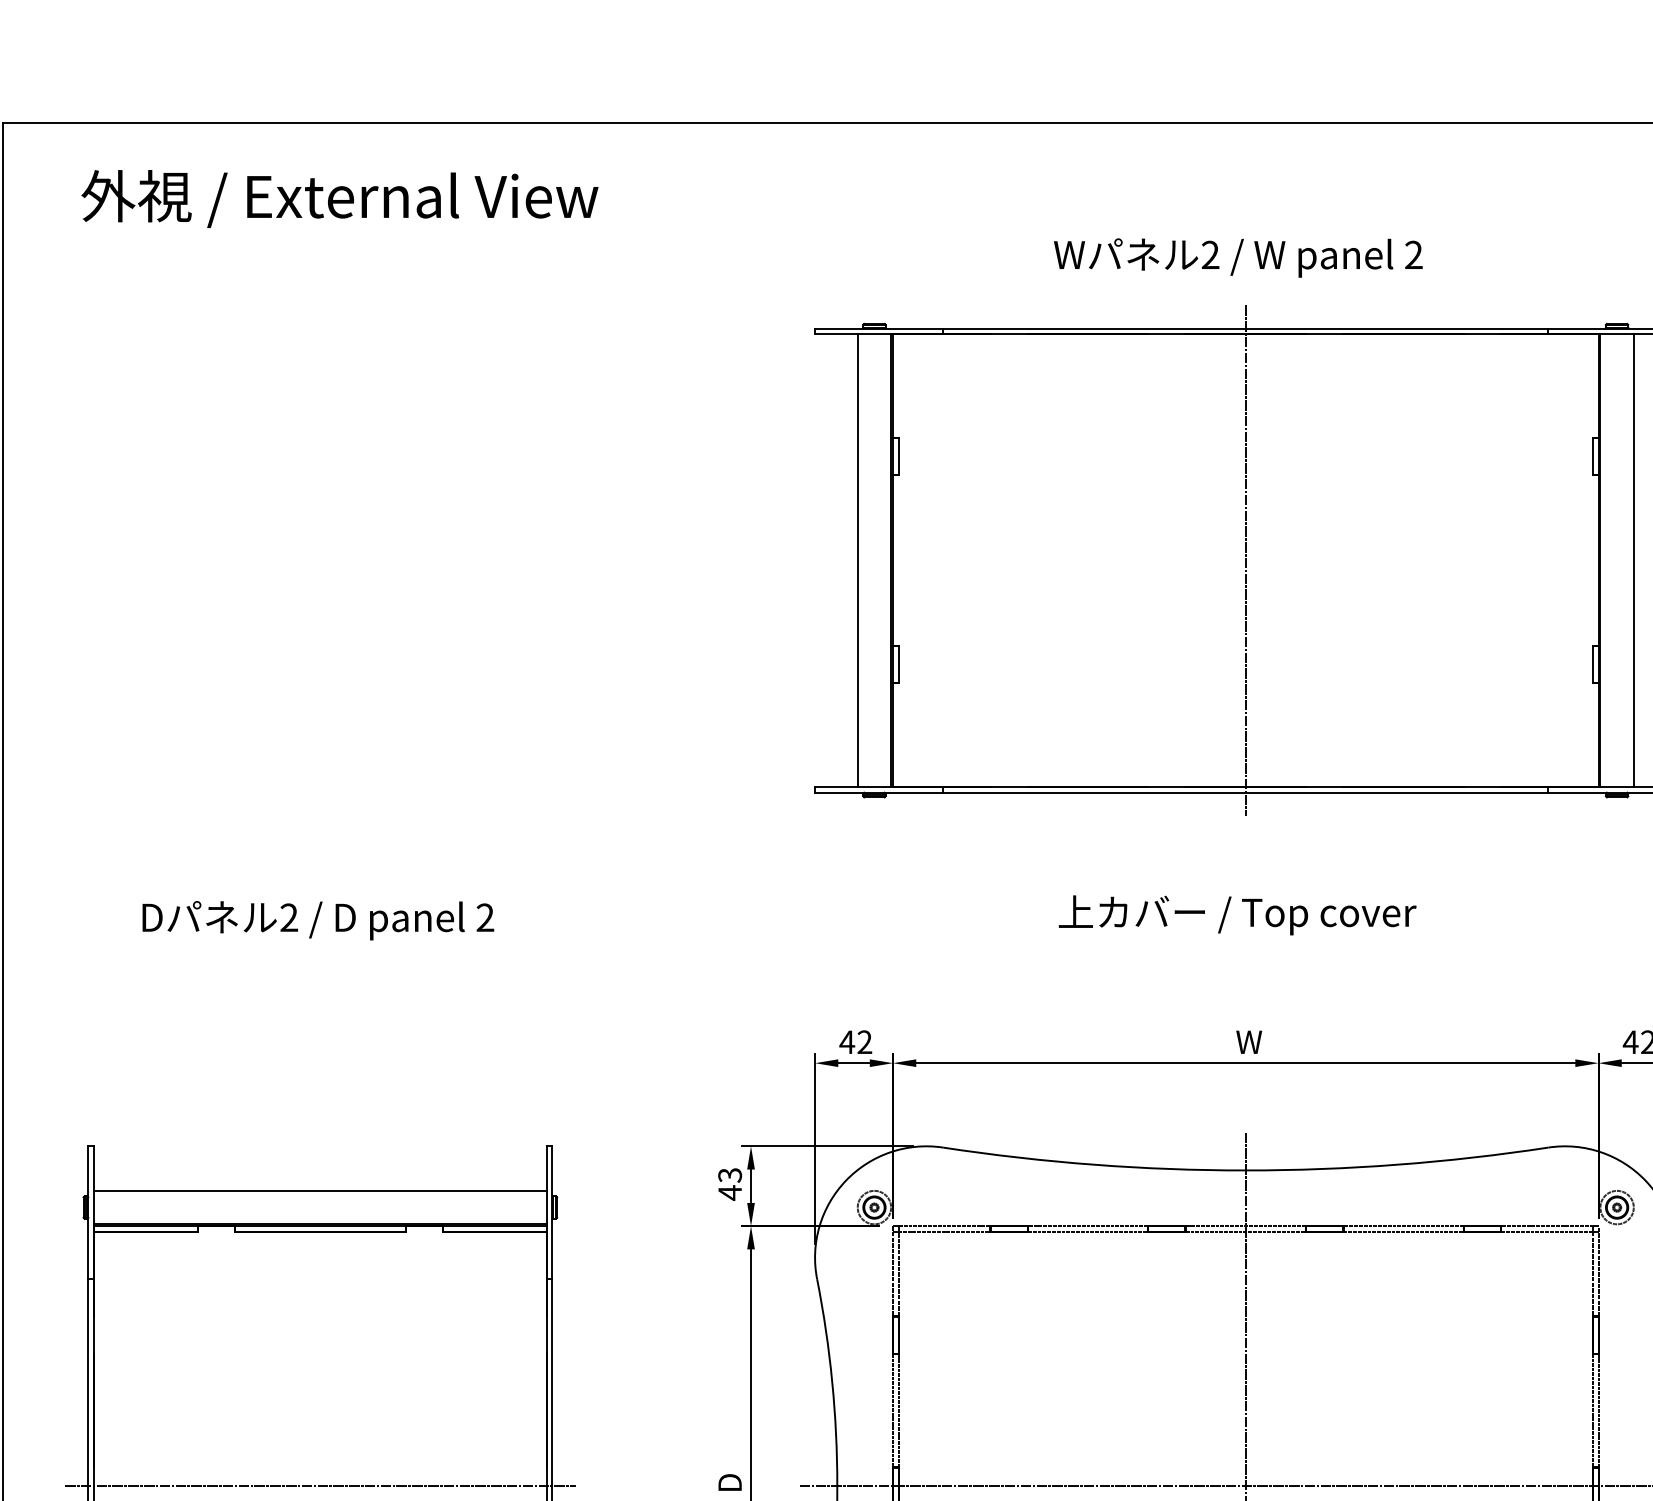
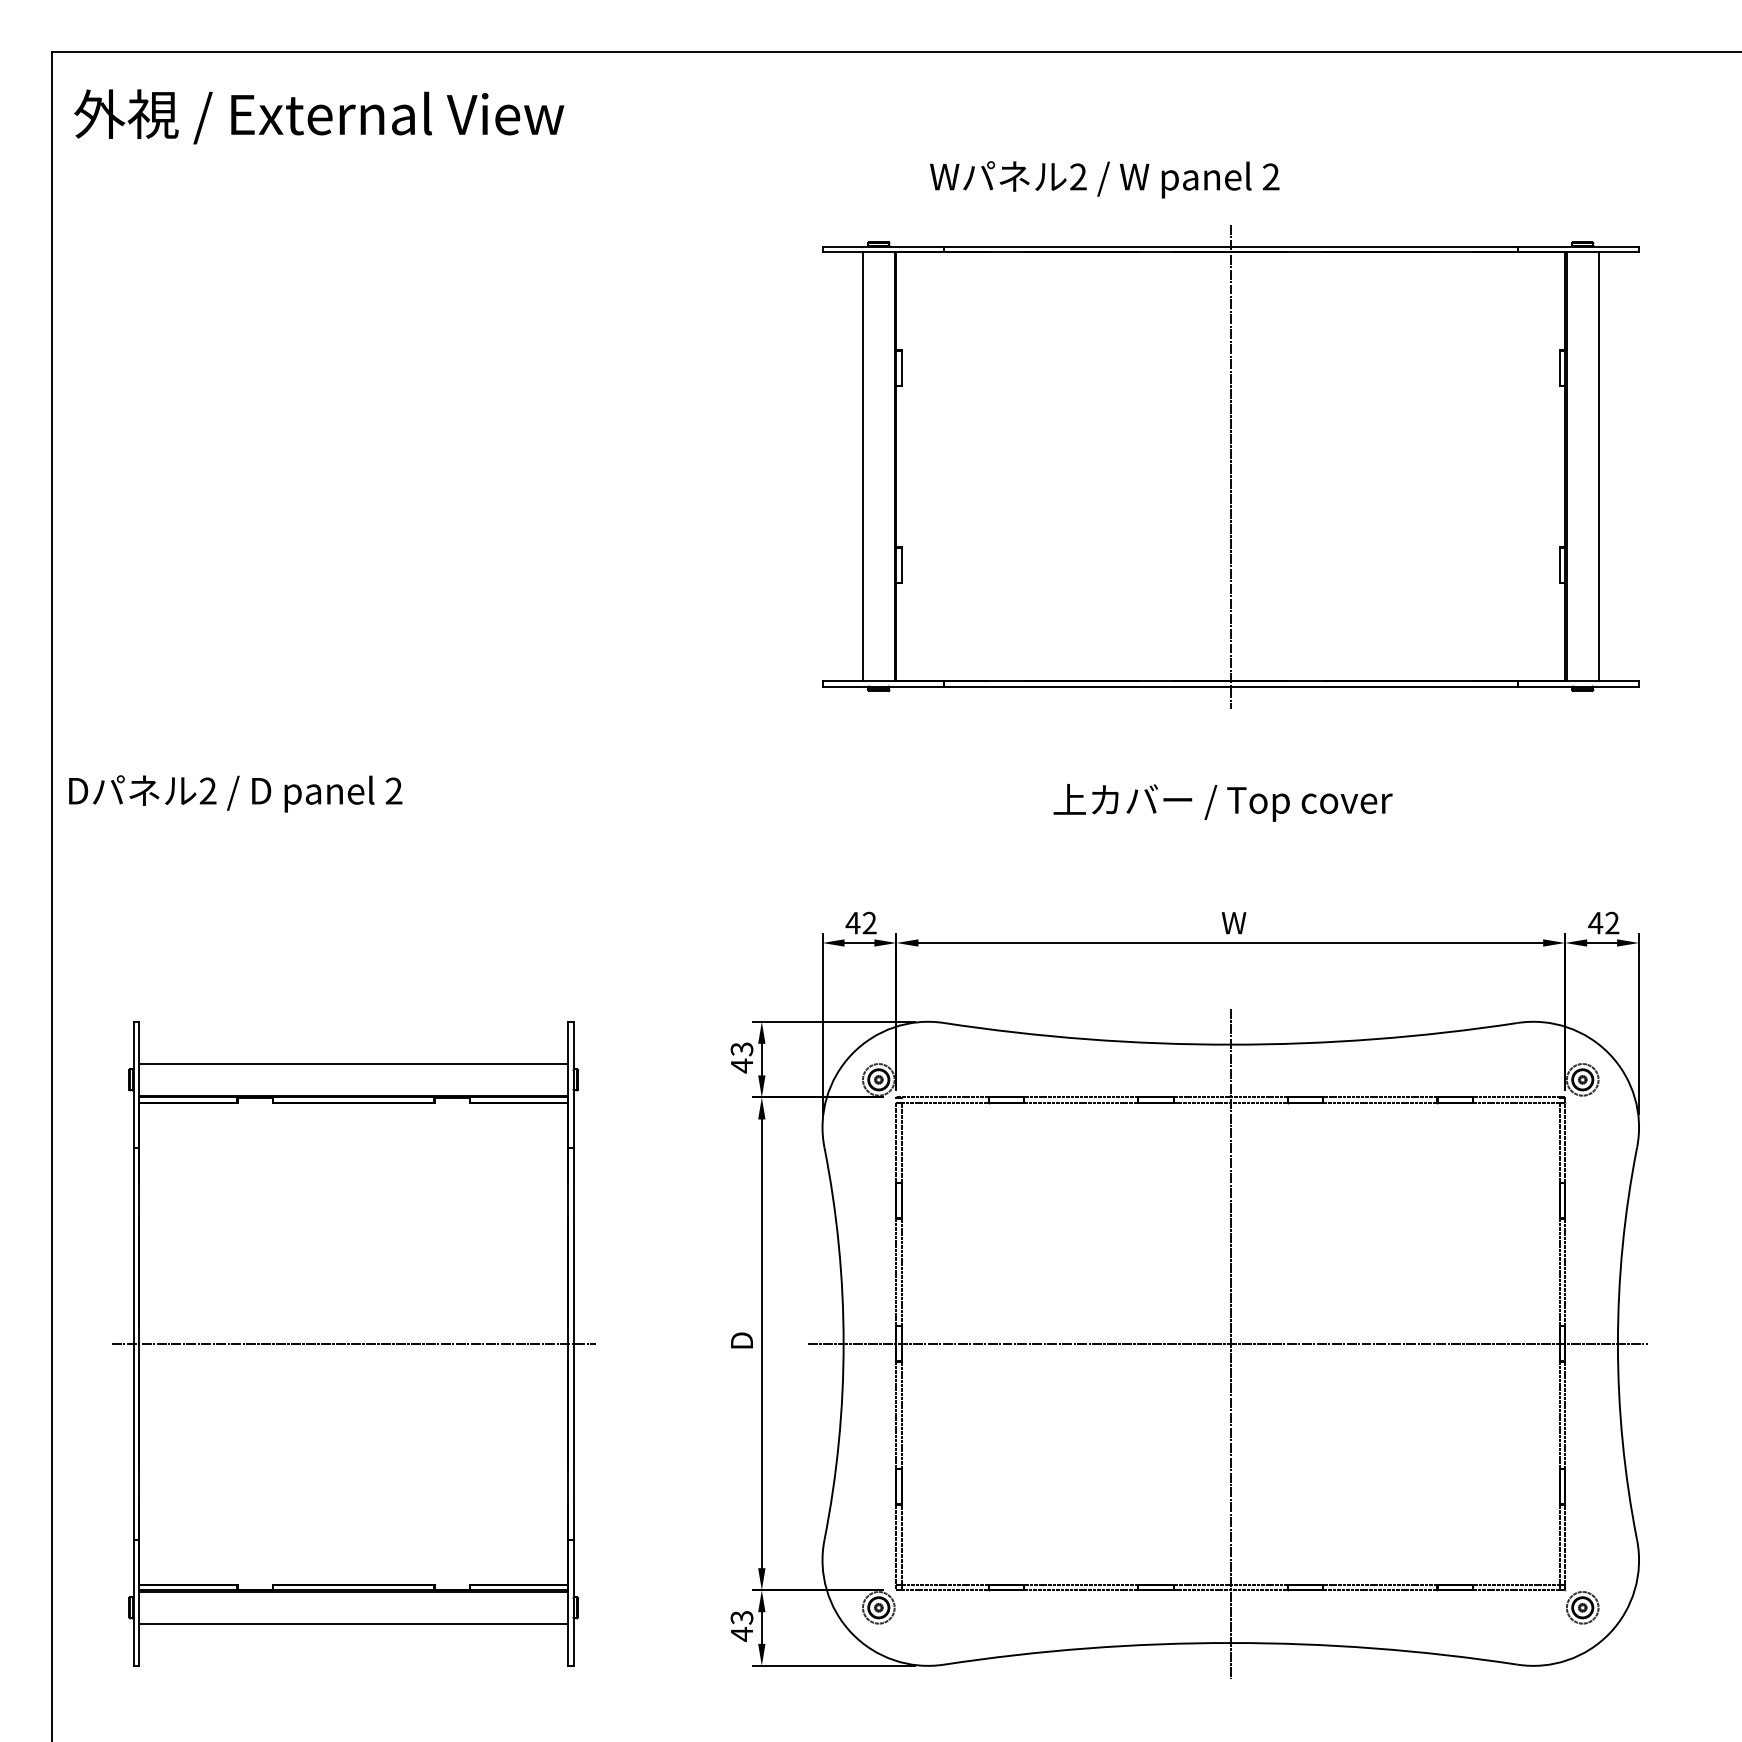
text: (340, 198) -> (319, 116), moved
text: (1238, 257) -> (1104, 179), moved
text: (318, 920) -> (235, 793), moved

